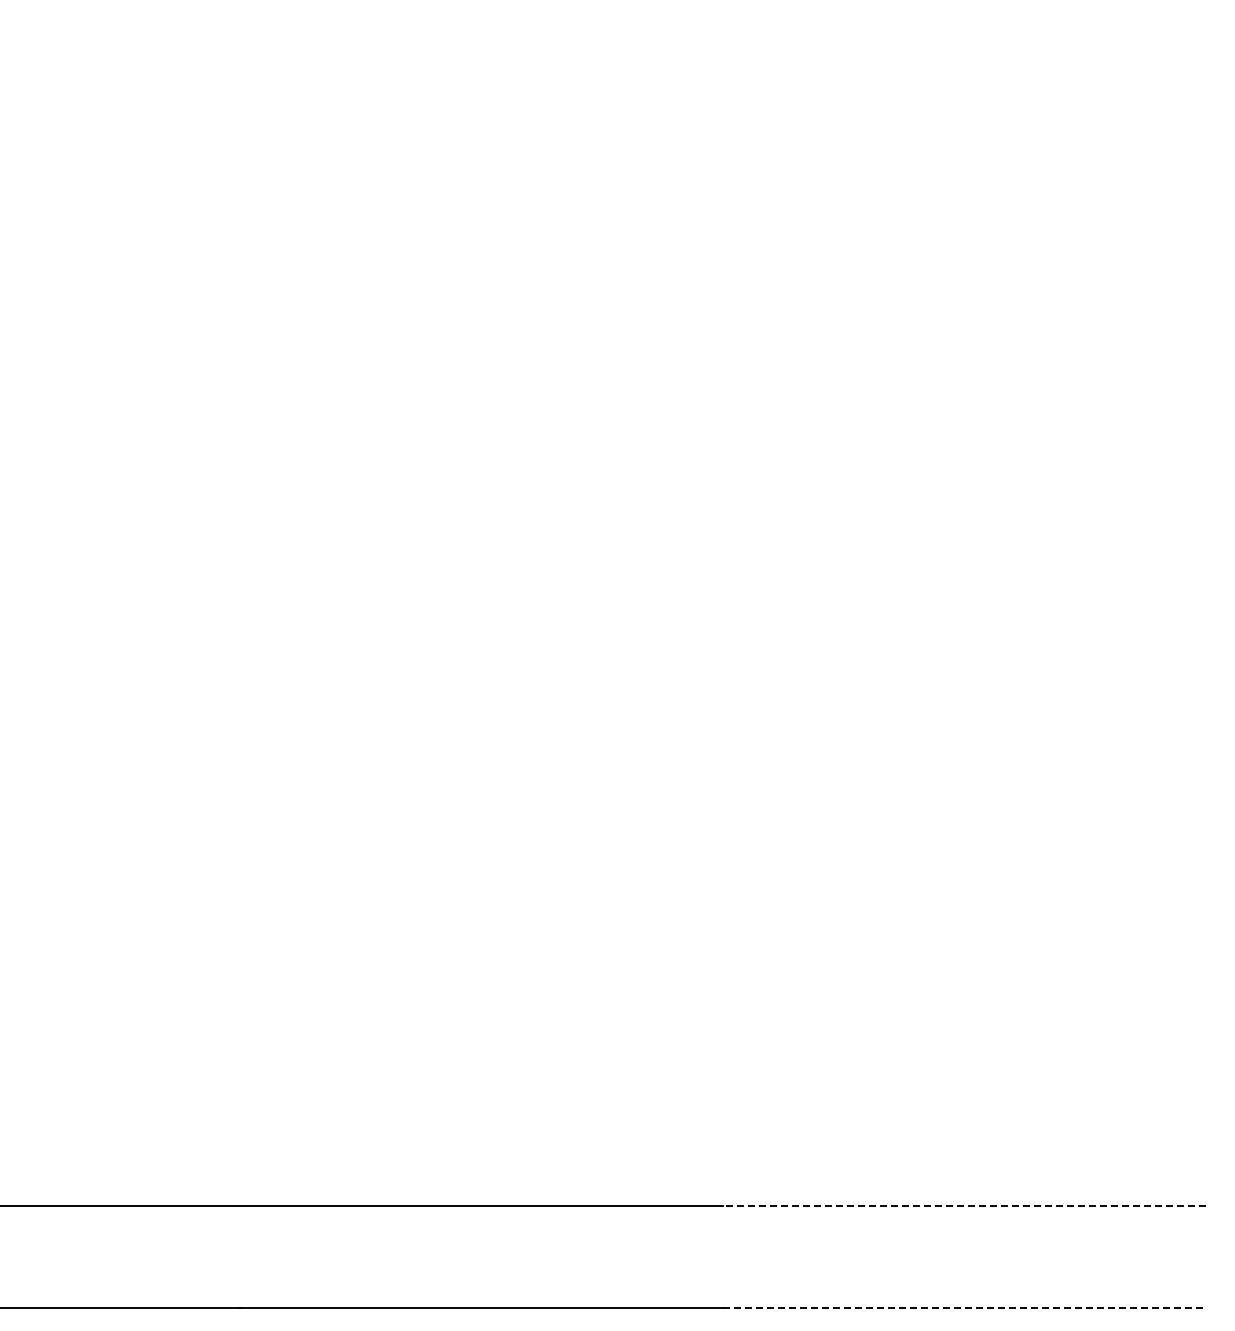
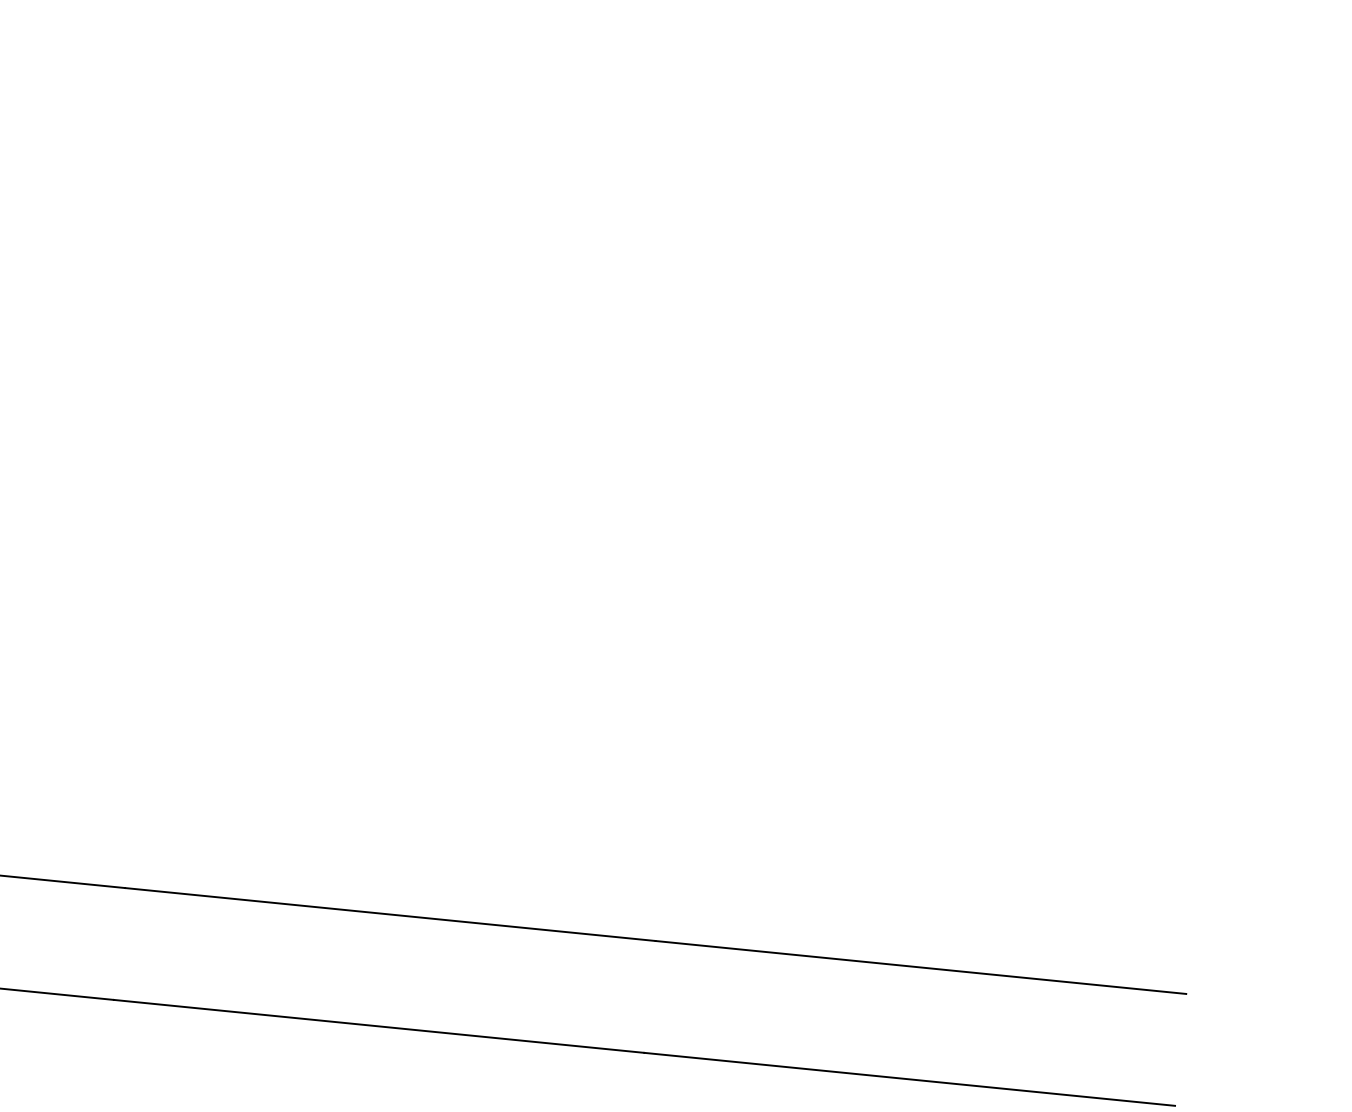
line: (964, 1205) -> (920, 967), dashed -> solid
line: (964, 1307) -> (909, 1079), dashed -> solid

